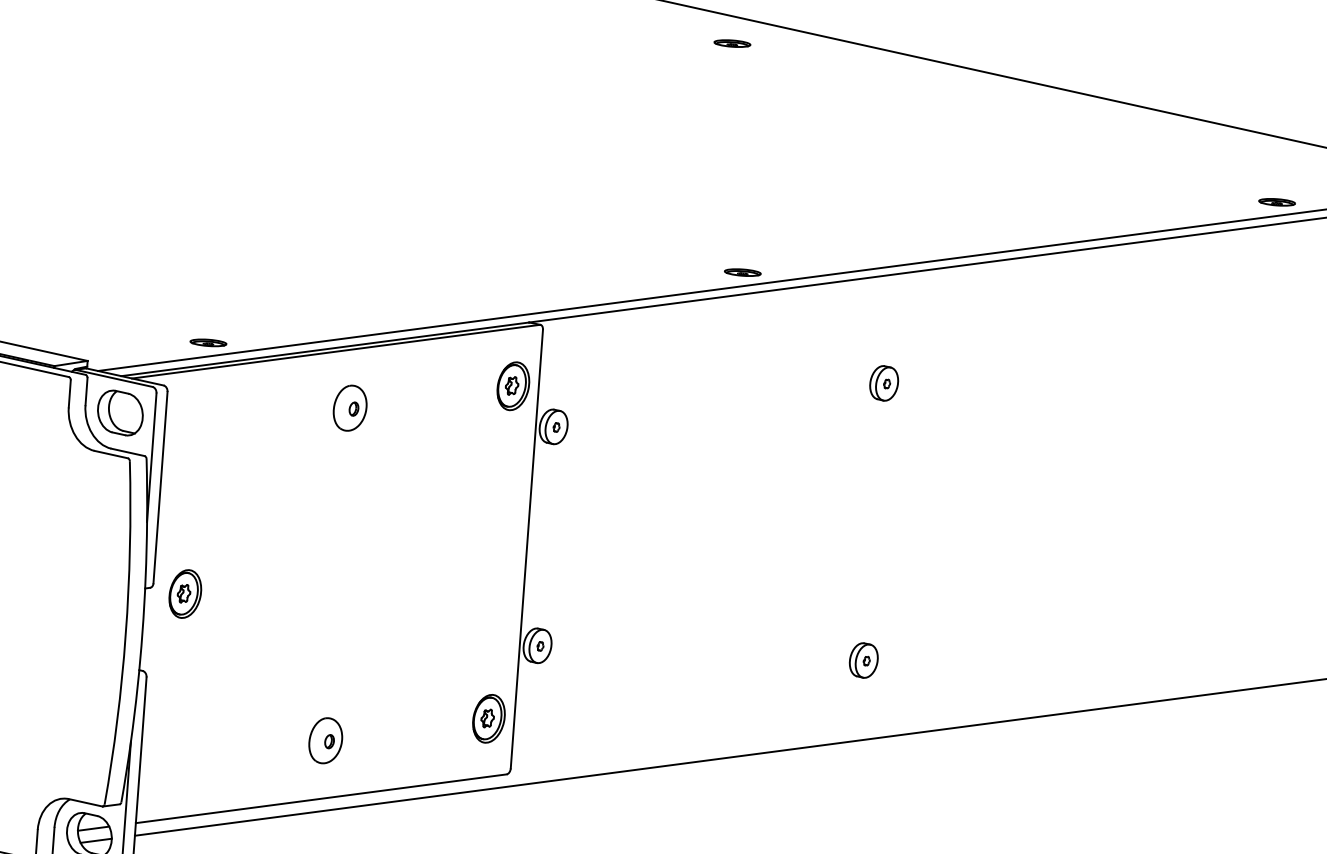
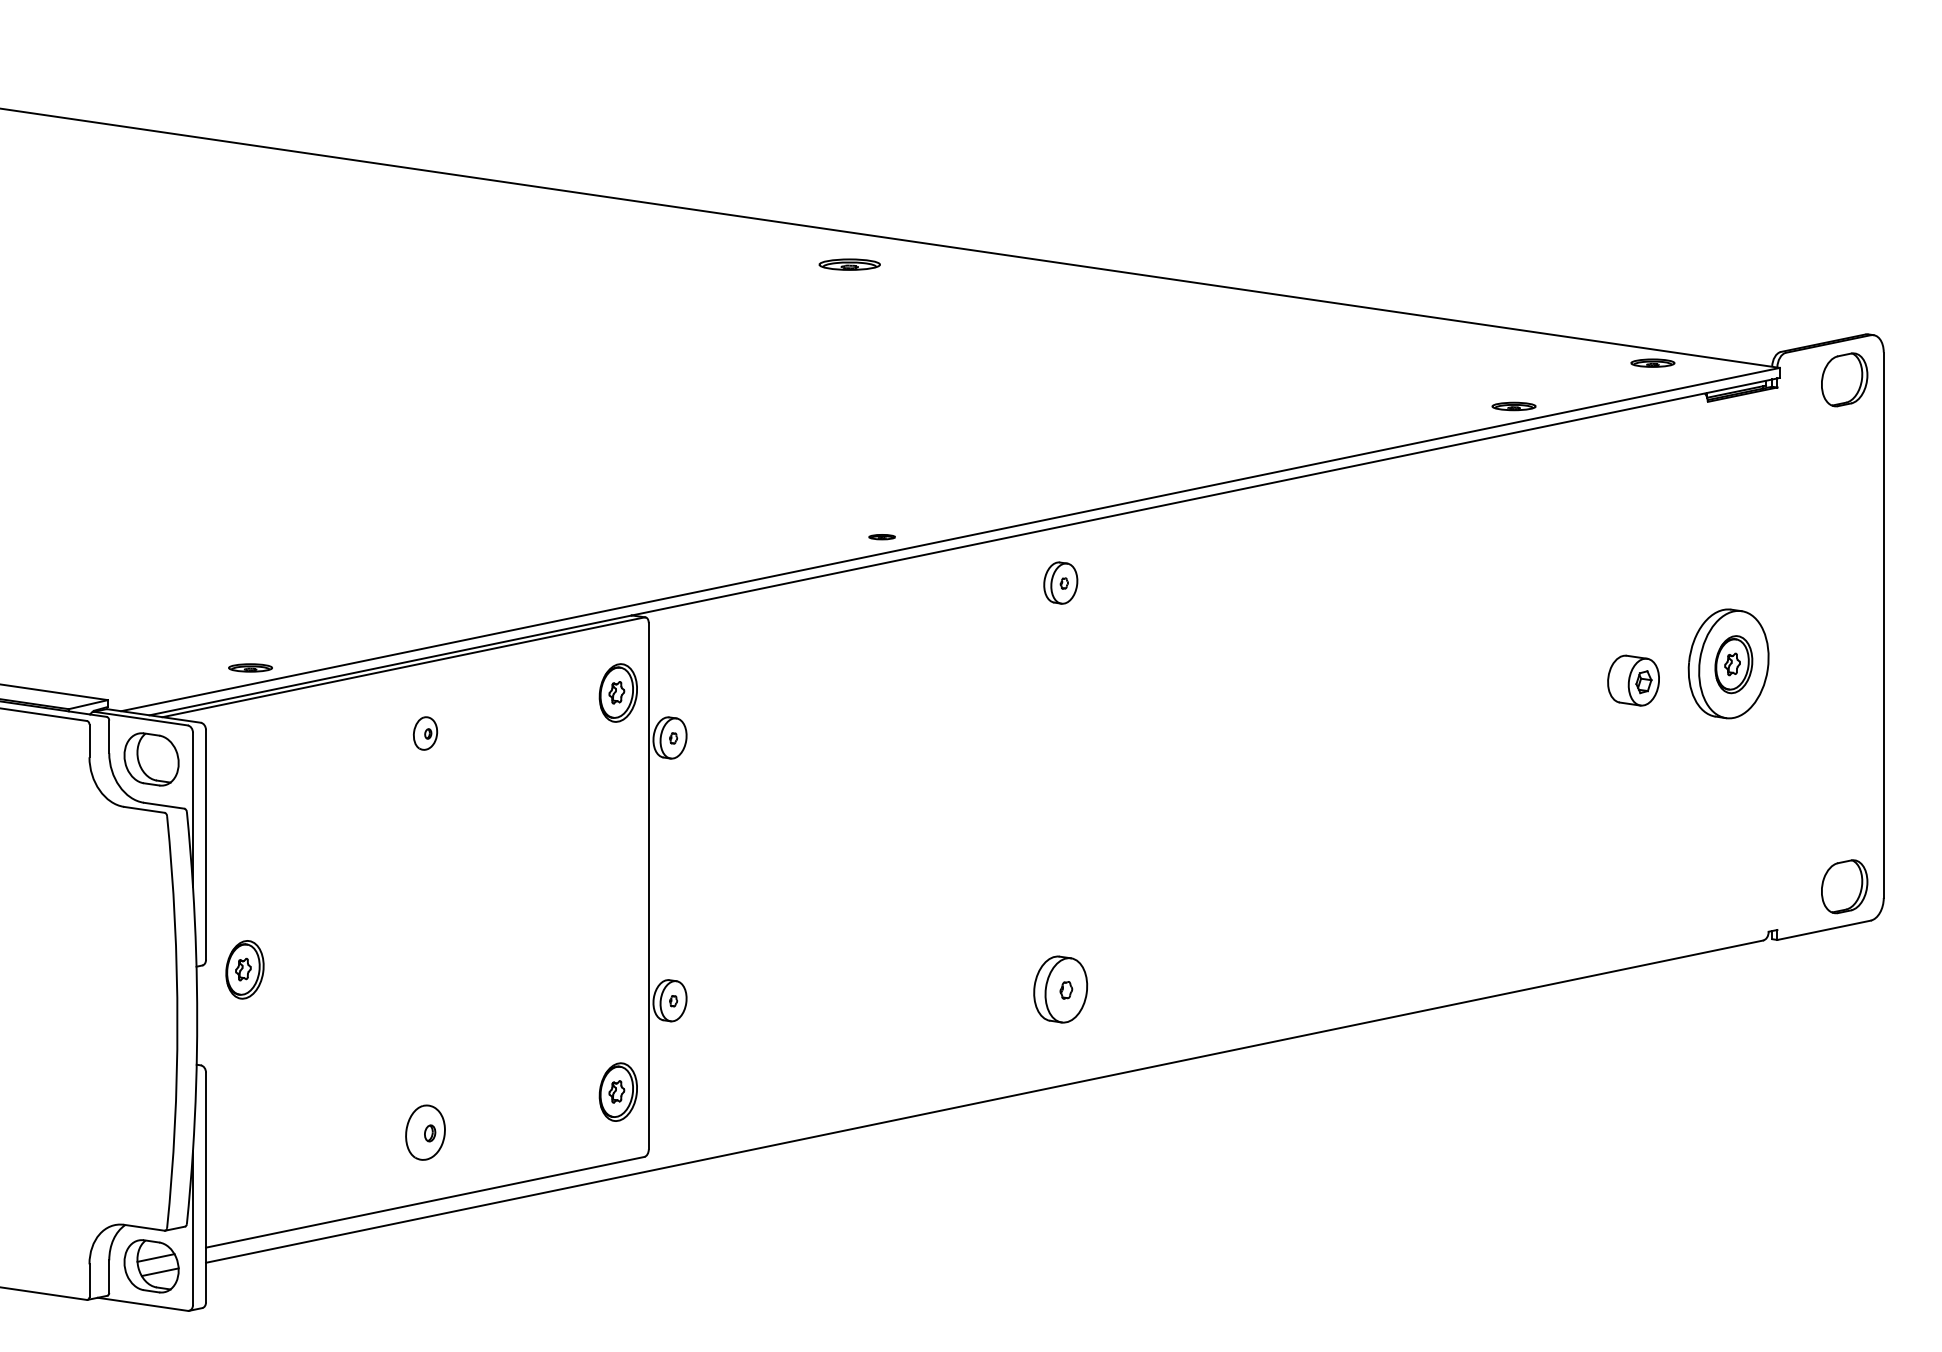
part: (732, 43) -> (849, 264), size x1.4
part: (742, 271) -> (881, 536), size x0.6
part: (883, 382) -> (1060, 582), moved
part: (350, 408) -> (425, 733), size x0.6
part: (863, 660) -> (1060, 989), size x1.6

